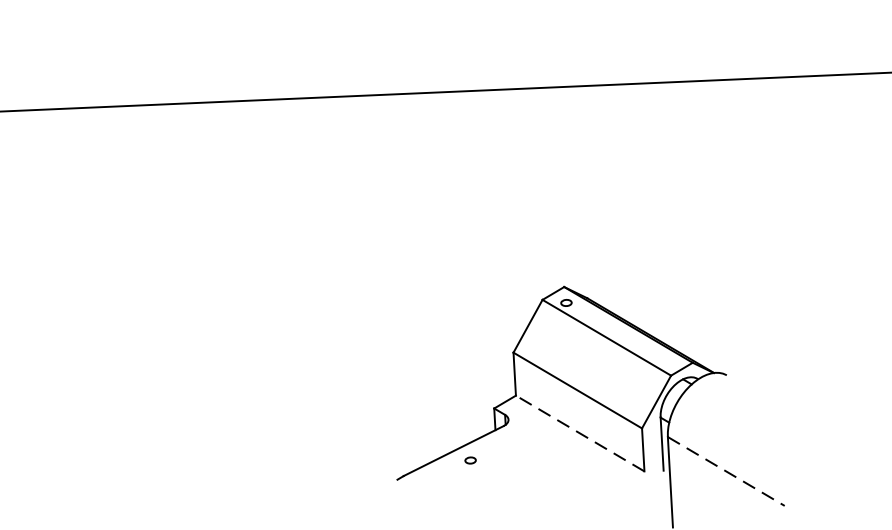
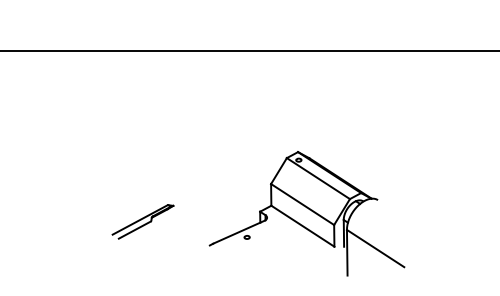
line: (579, 434) -> (302, 226), dashed -> solid
part: (261, 438) -> (142, 221), added
line: (728, 471) -> (376, 248), dashed -> solid

